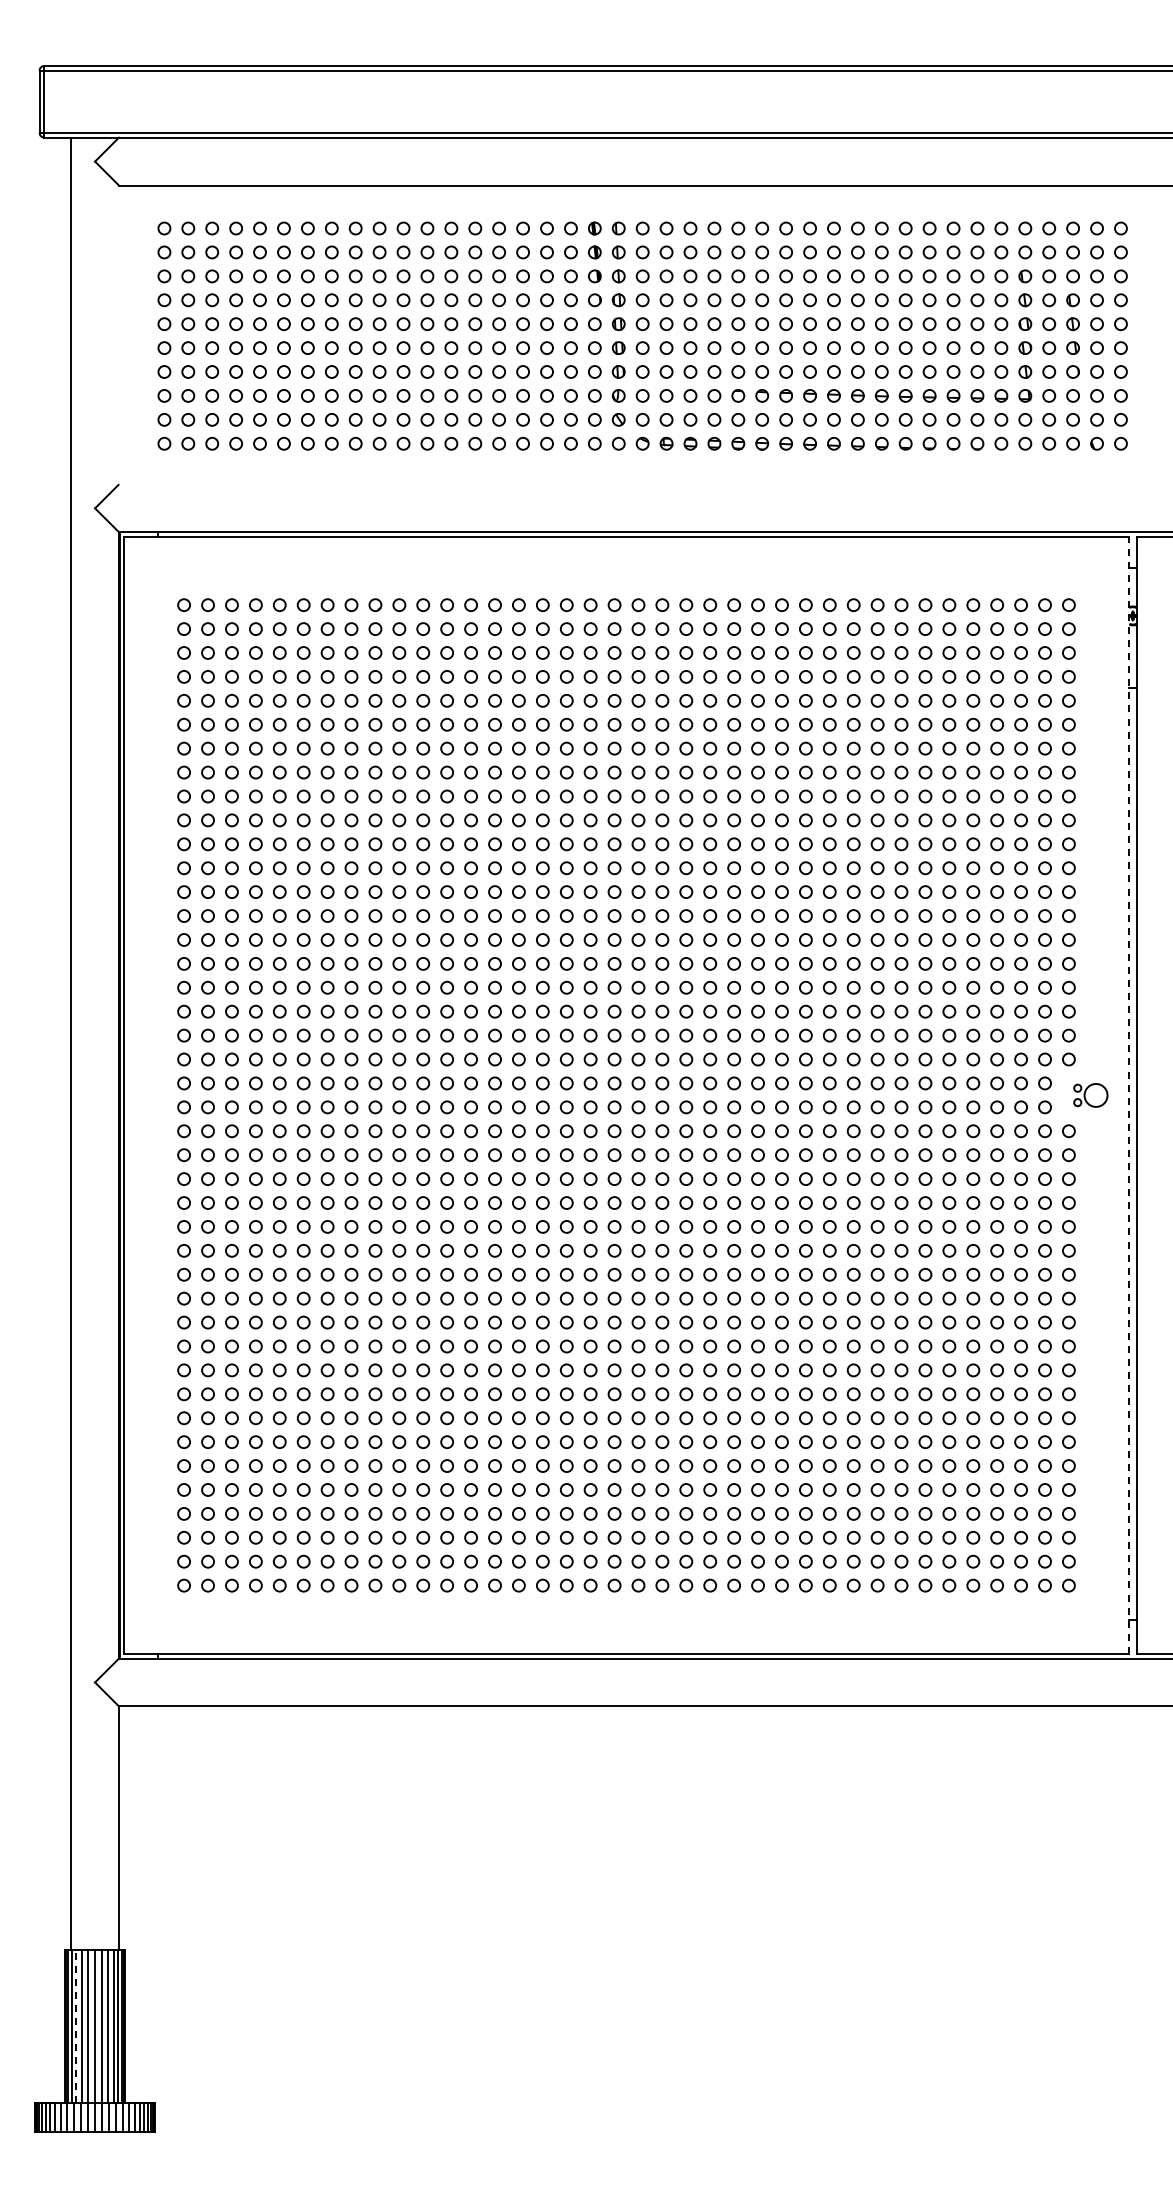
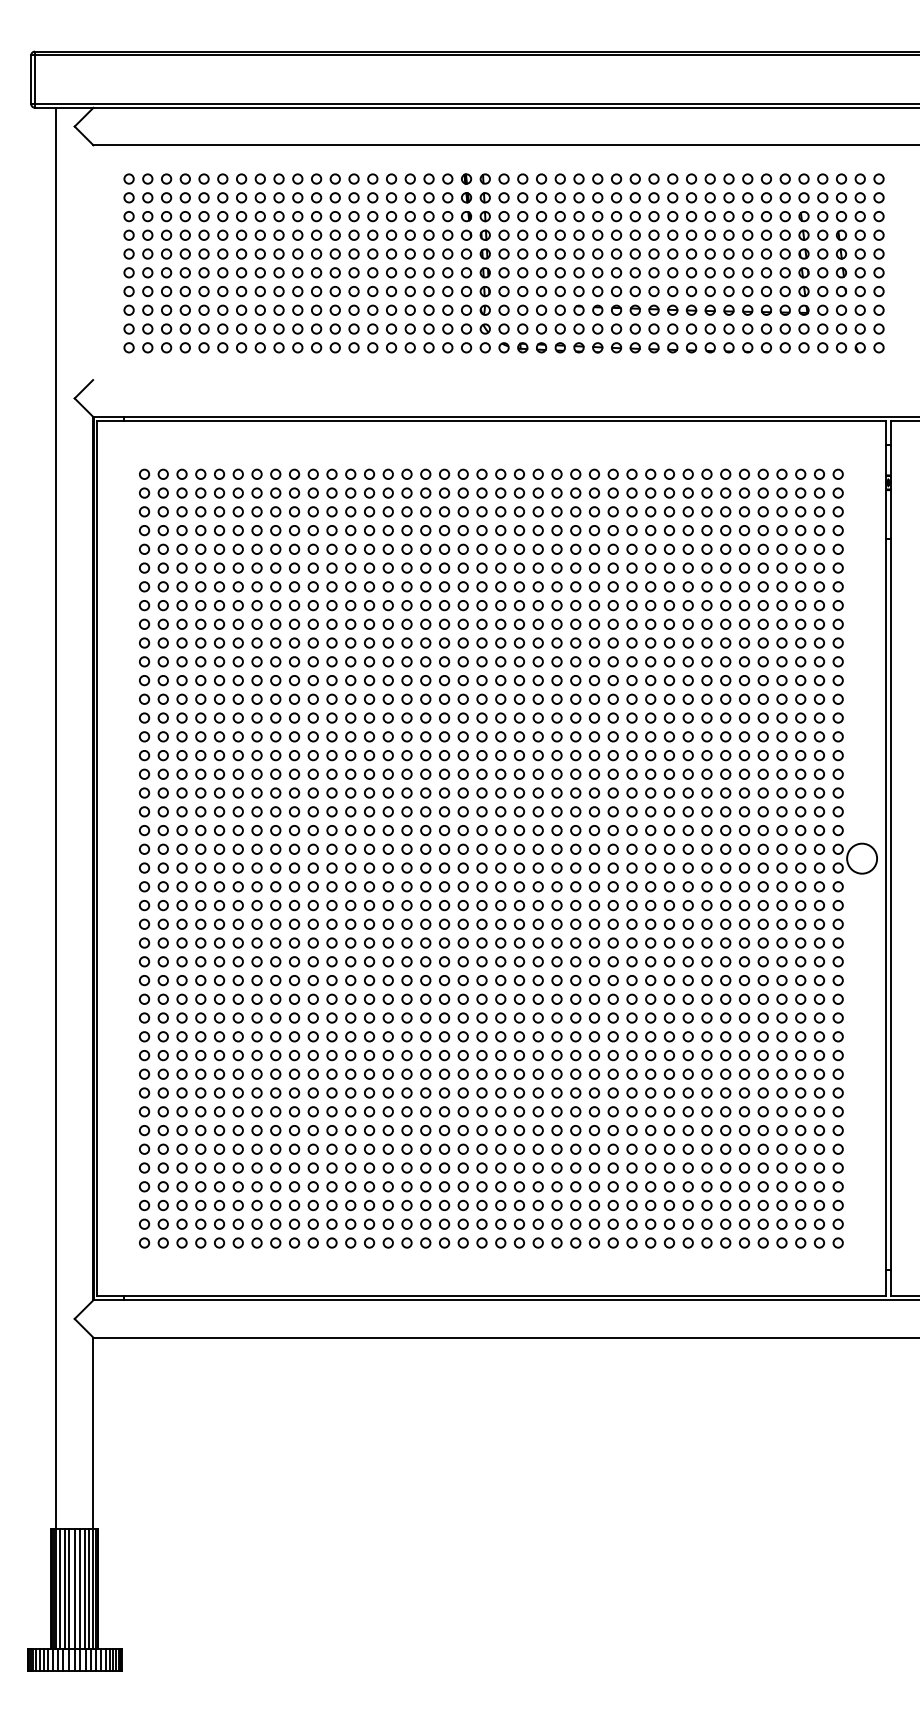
line: (1129, 1094) -> (885, 857), dashed -> solid
part: (1090, 1095) -> (855, 858), size x1.67
line: (76, 2026) -> (60, 1588), dashed -> solid

